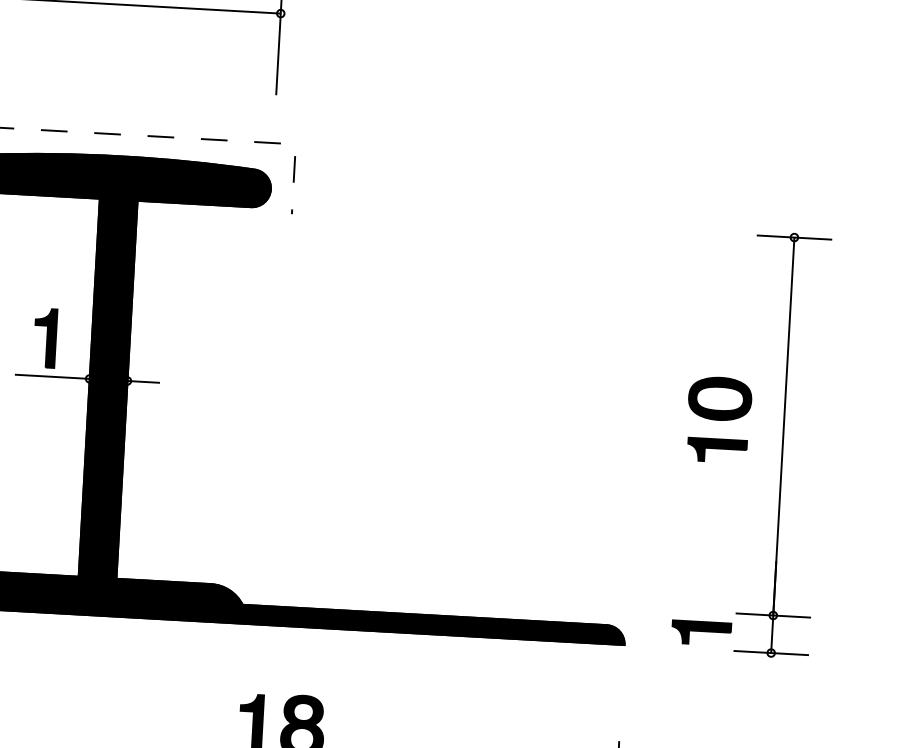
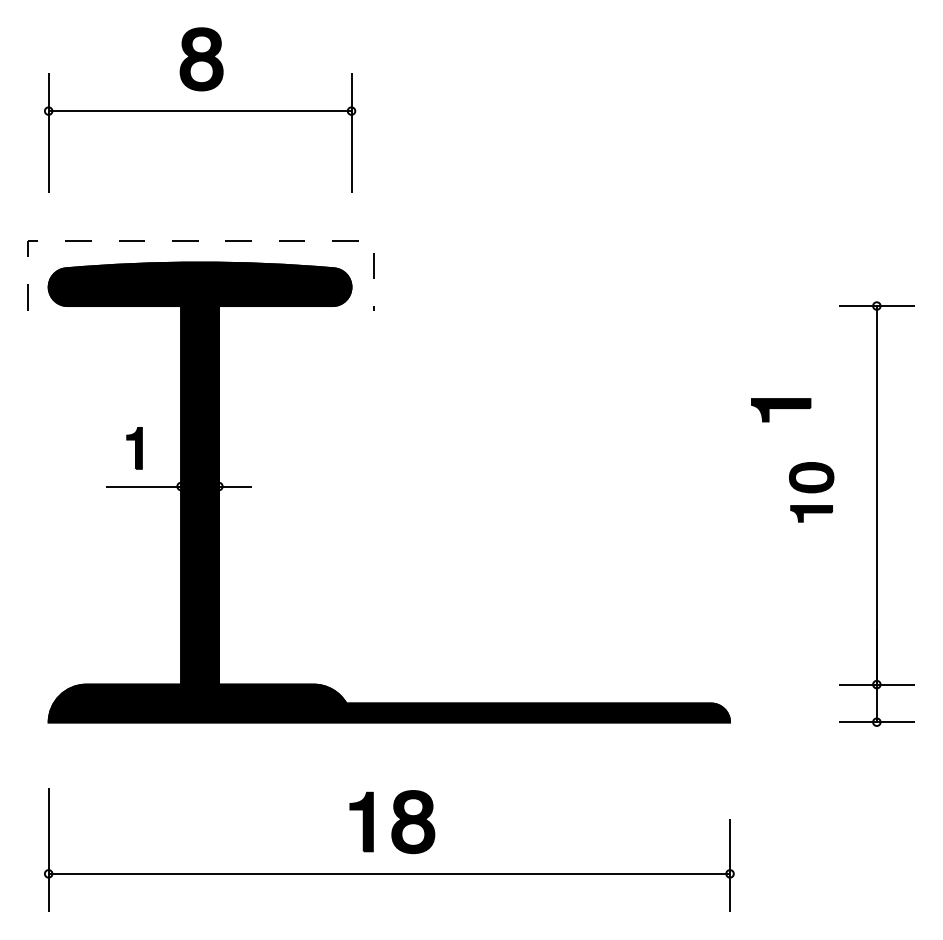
part: (45, 338) -> (134, 448), size x0.7
part: (718, 420) -> (811, 492), size x0.7
part: (701, 633) -> (781, 410), moved

